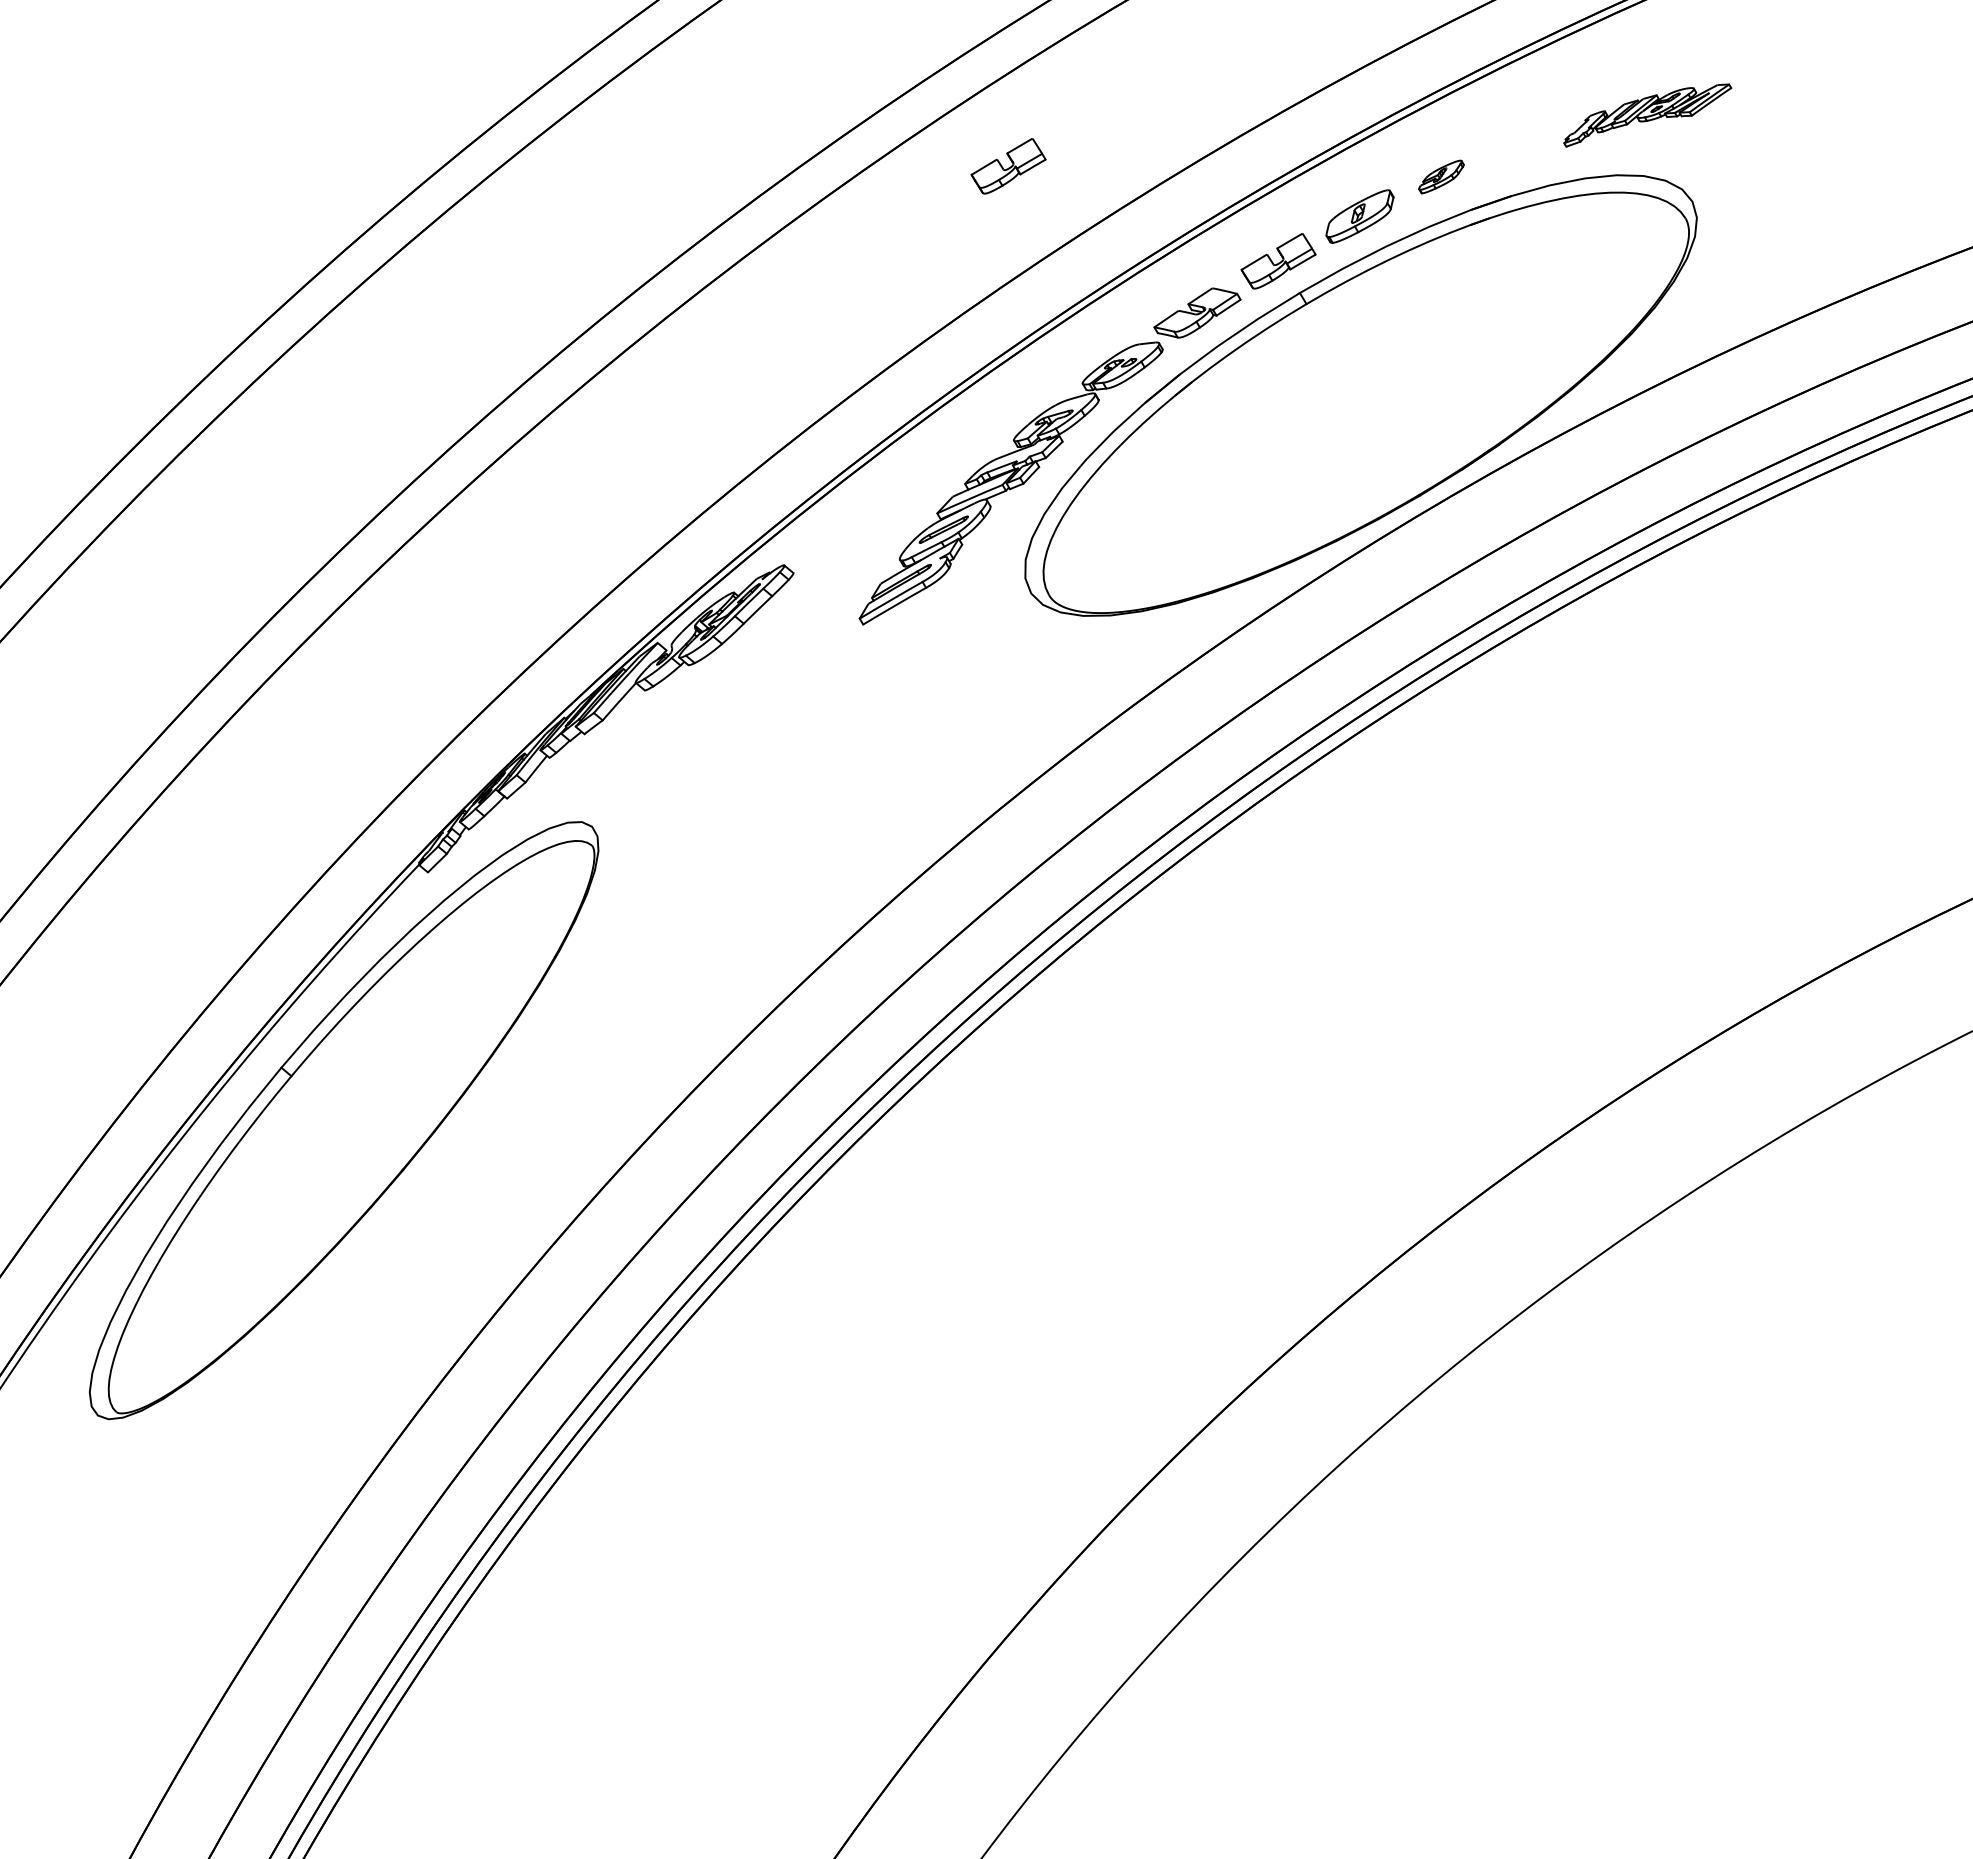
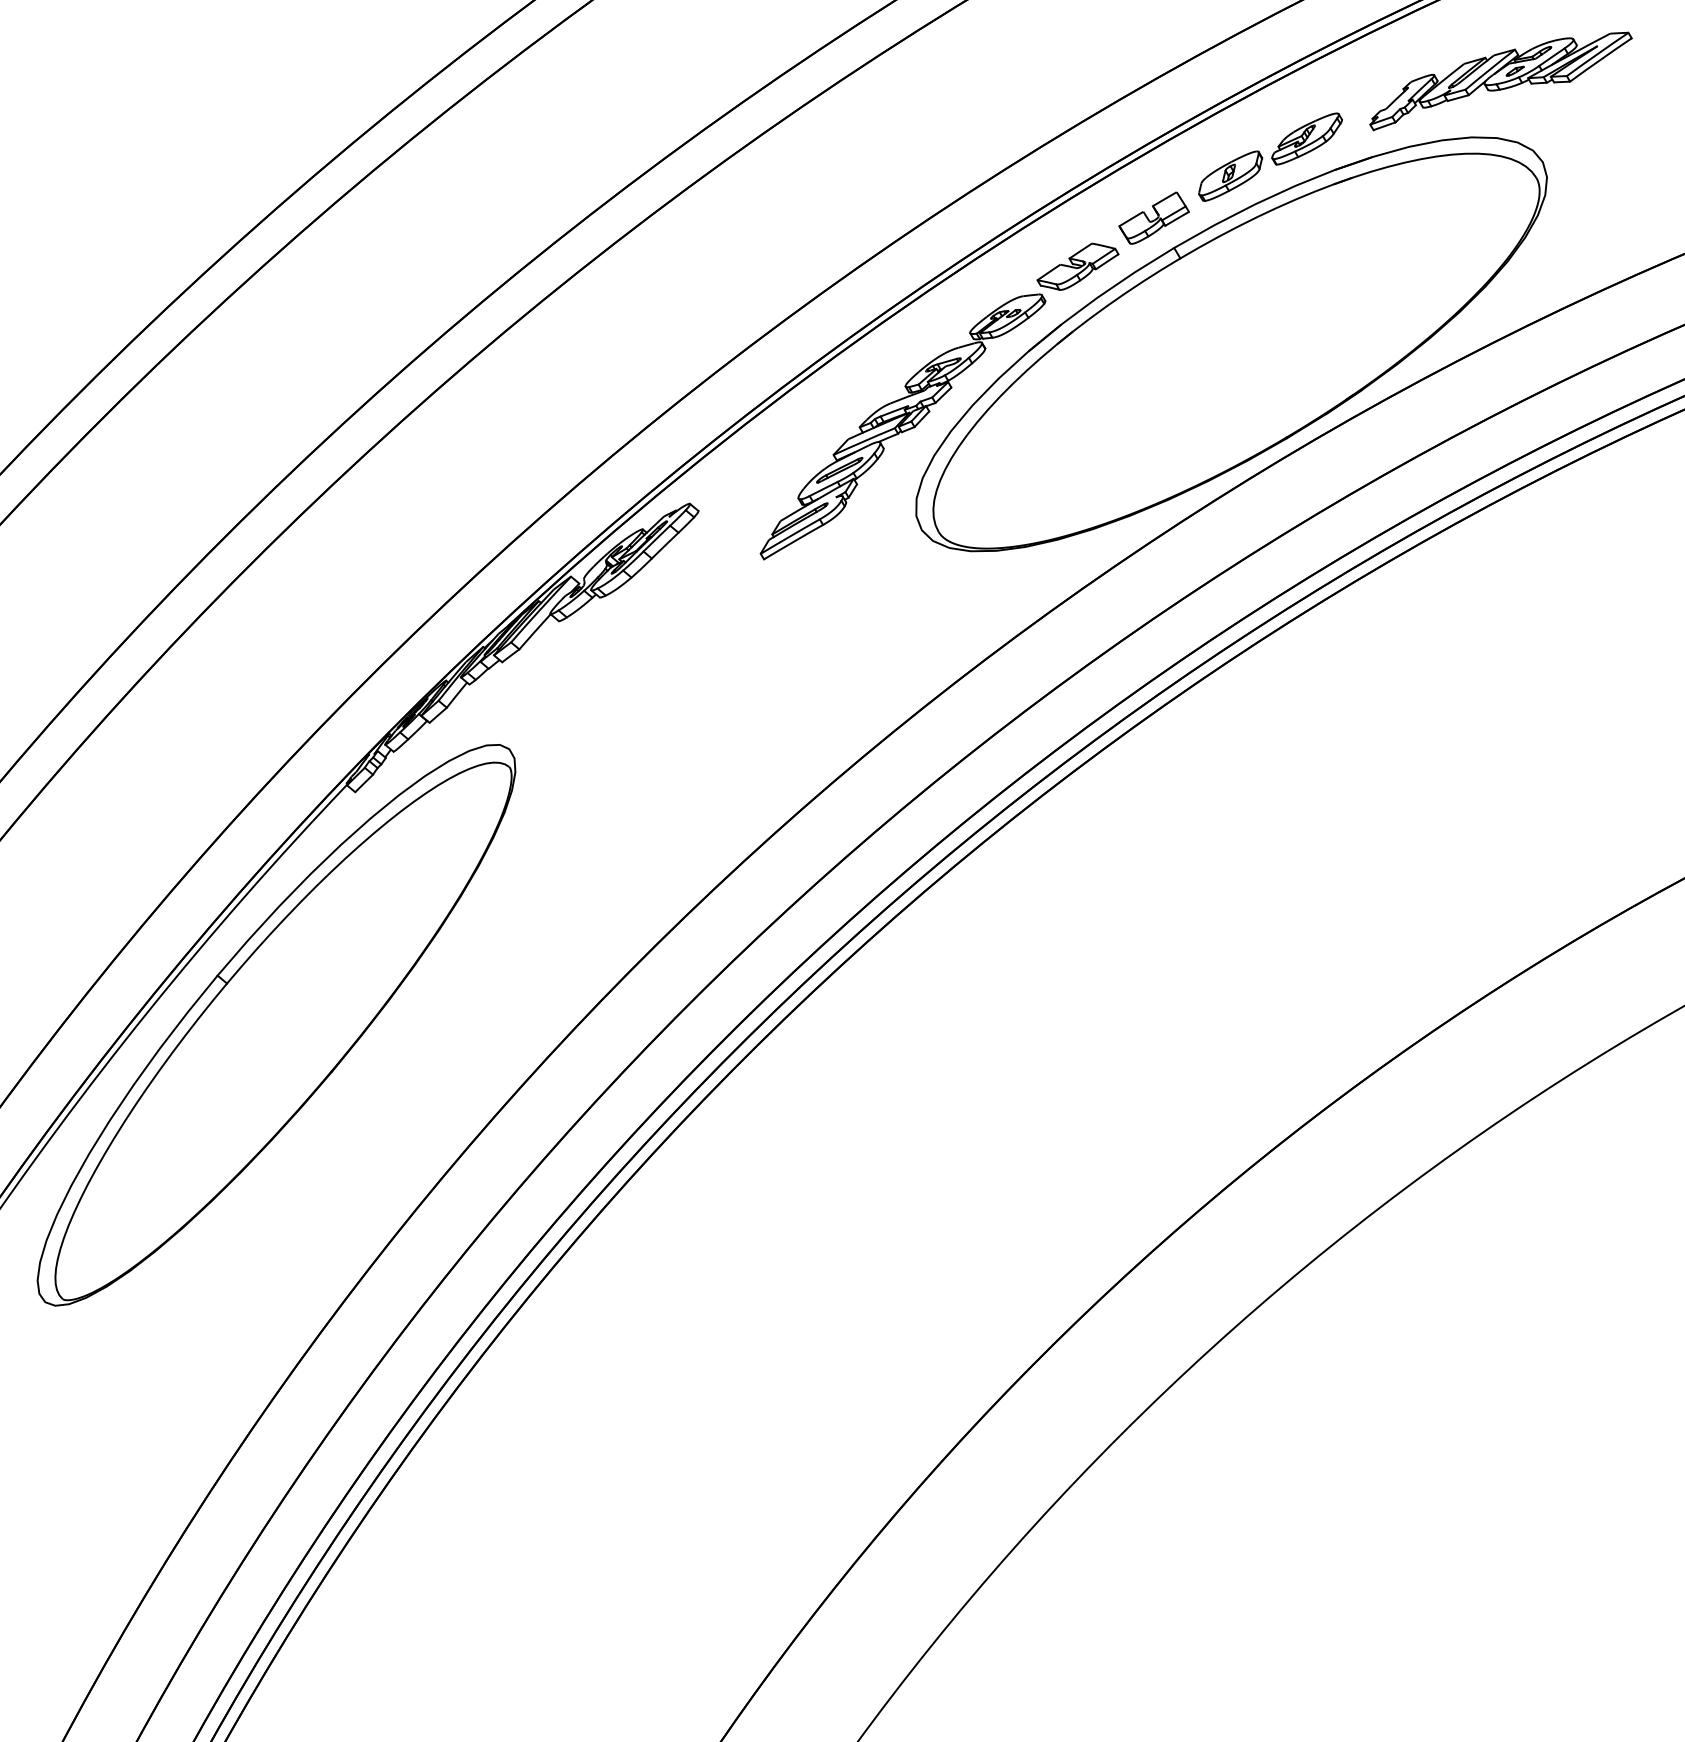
part: (1647, 115) -> (1500, 81), size x1.67
part: (1008, 166) -> (900, 129), removed
part: (1441, 176) -> (1307, 138), size x1.67

